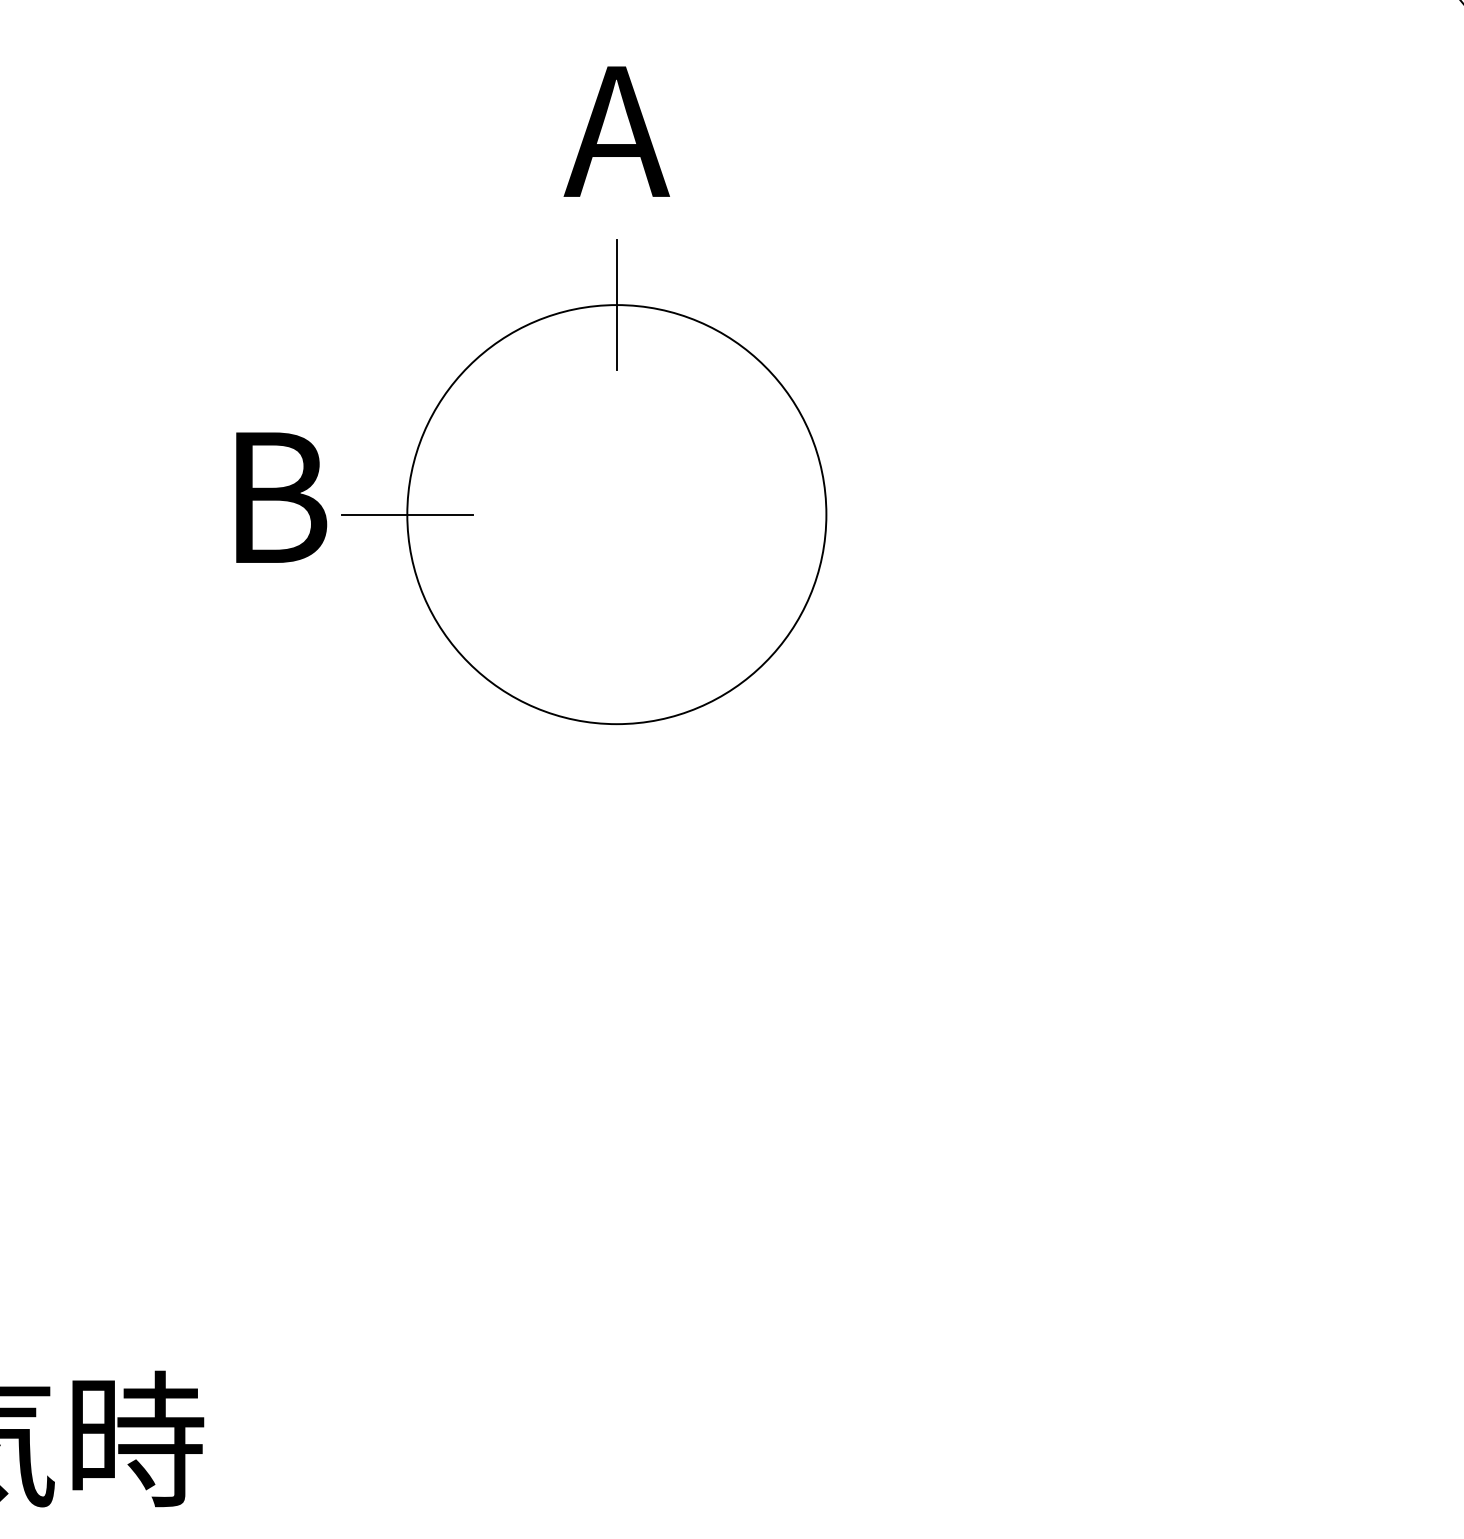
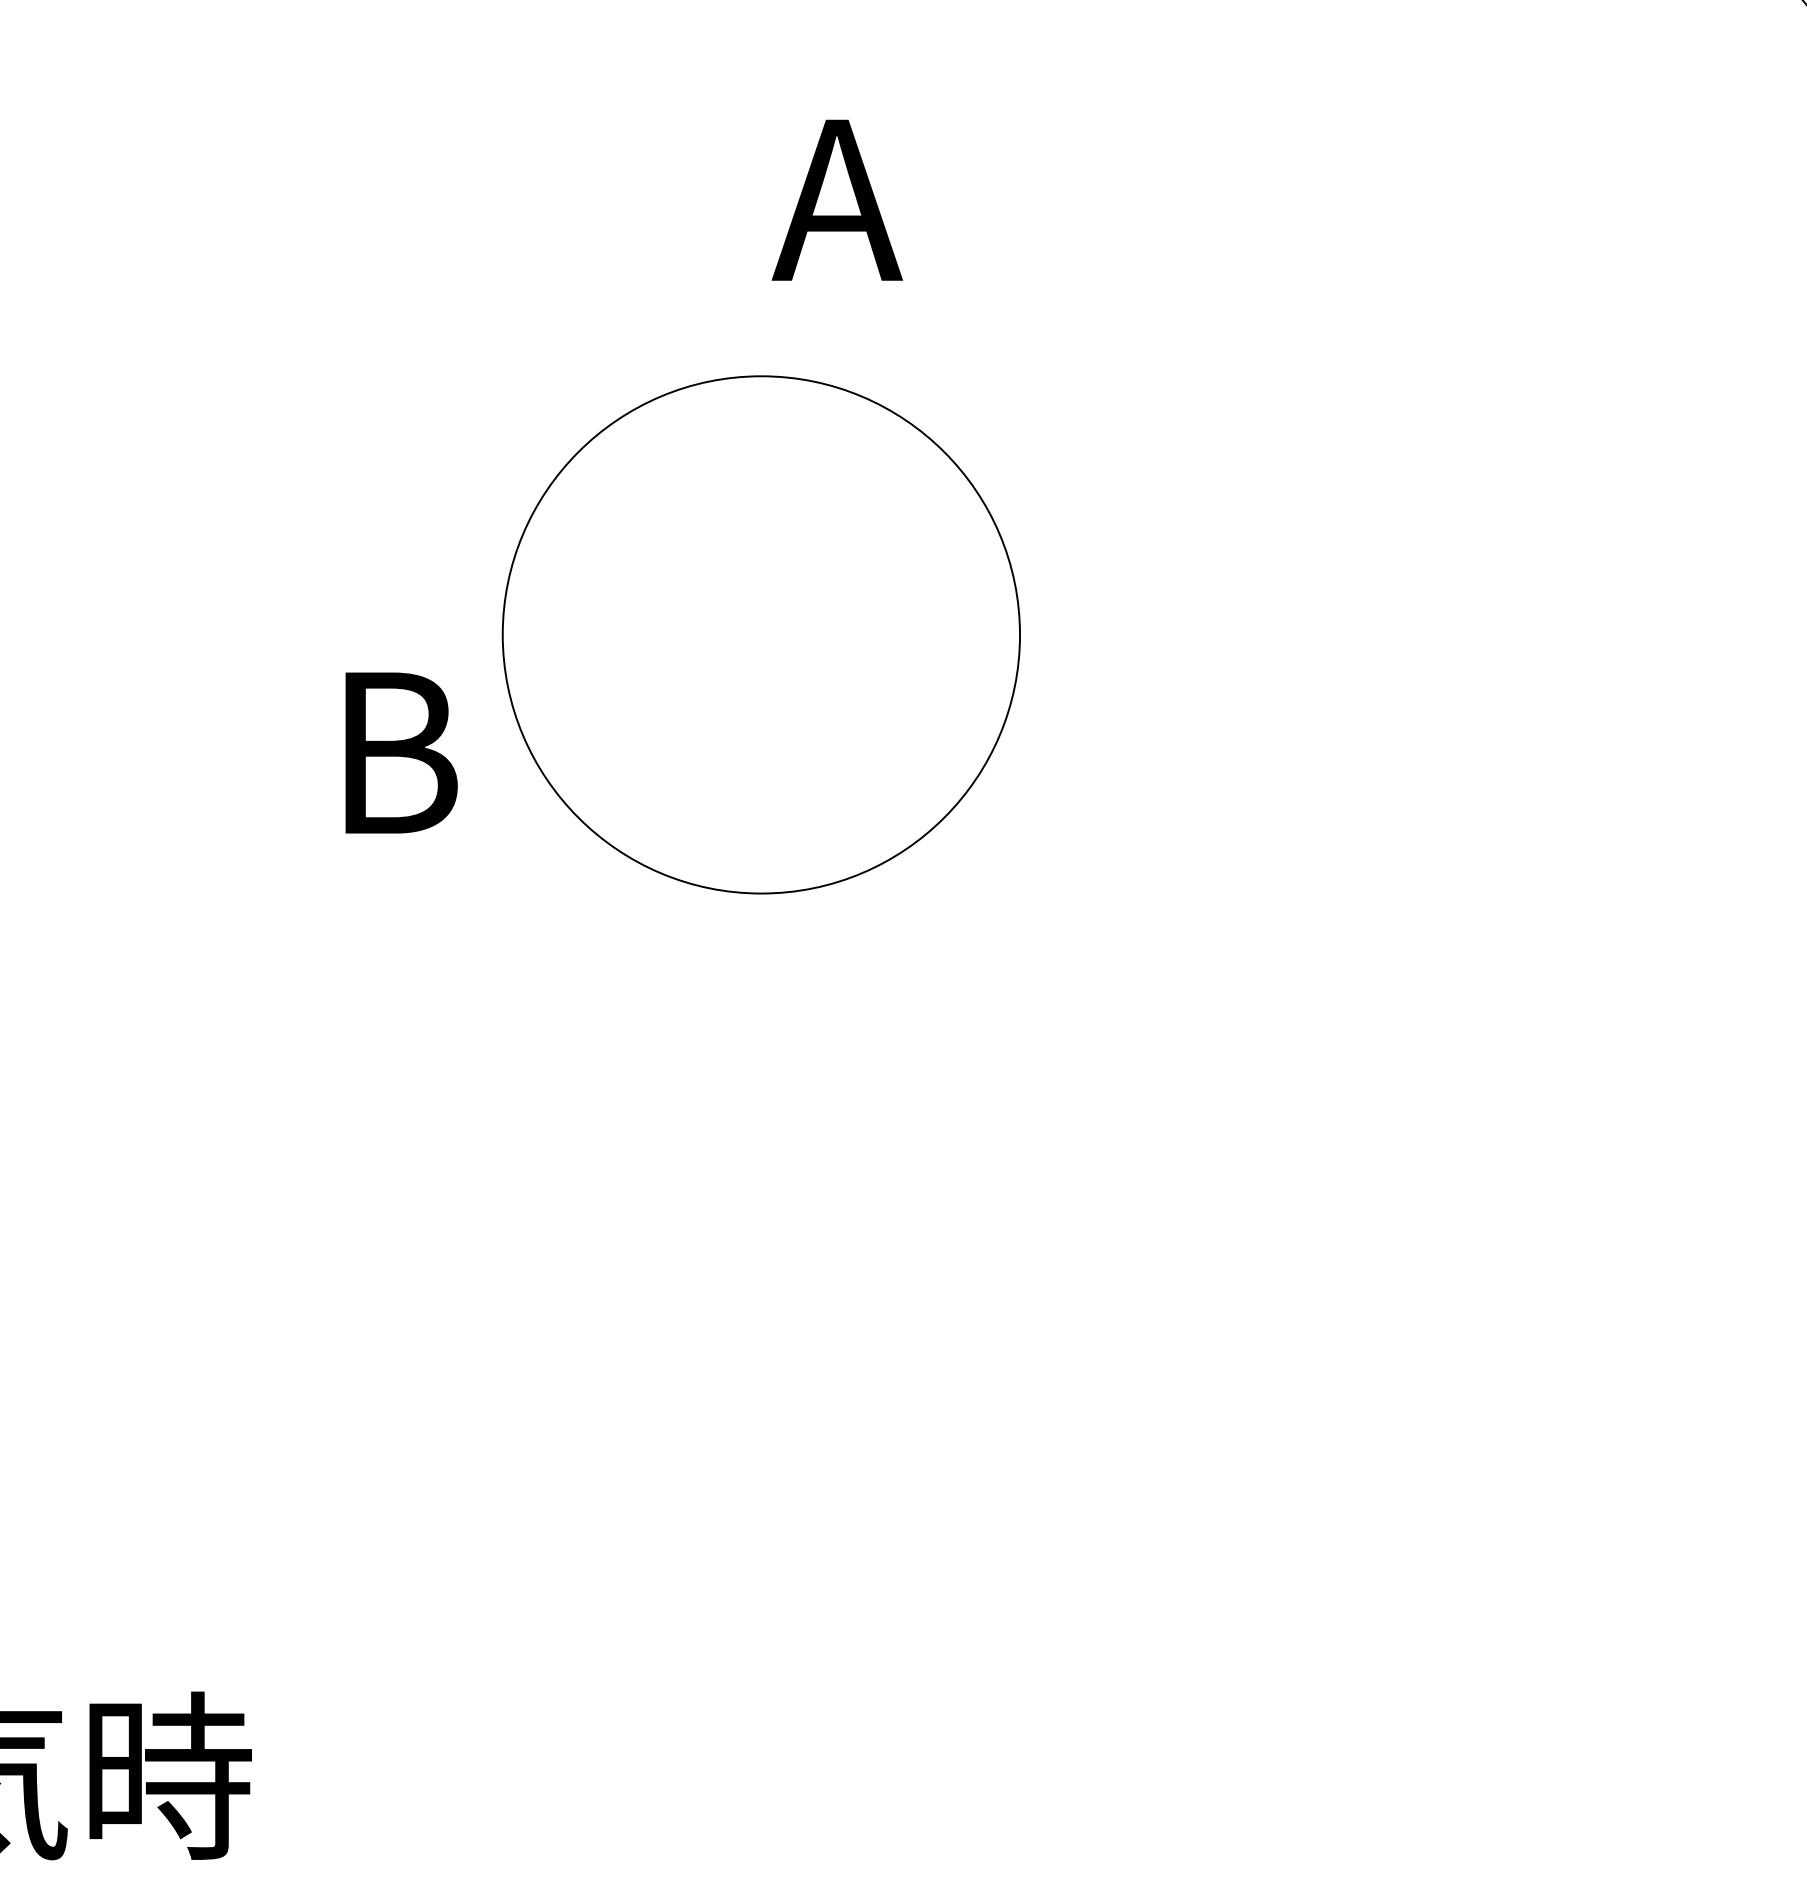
text: (616, 131) -> (836, 199), moved
line: (616, 304) -> (761, 375), removed
text: (281, 497) -> (401, 752), moved
line: (407, 514) -> (502, 634), removed

